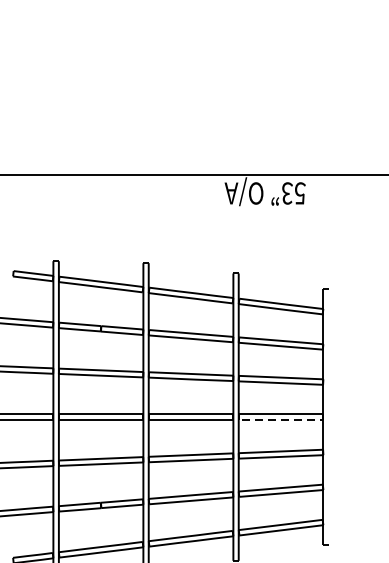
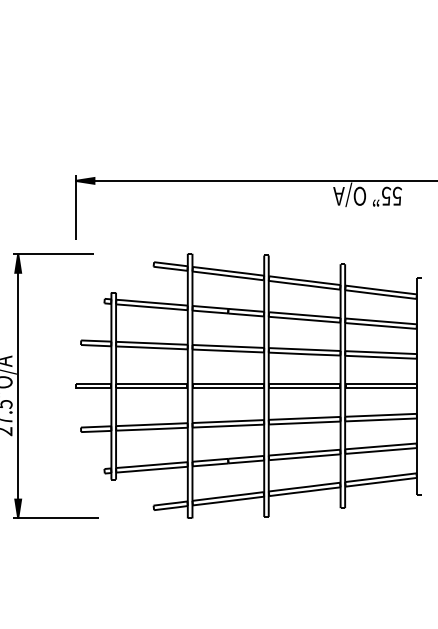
text: (287, 193) -> (386, 196), 53 -> 55
line: (283, 419) -> (383, 388), dashed -> solid

